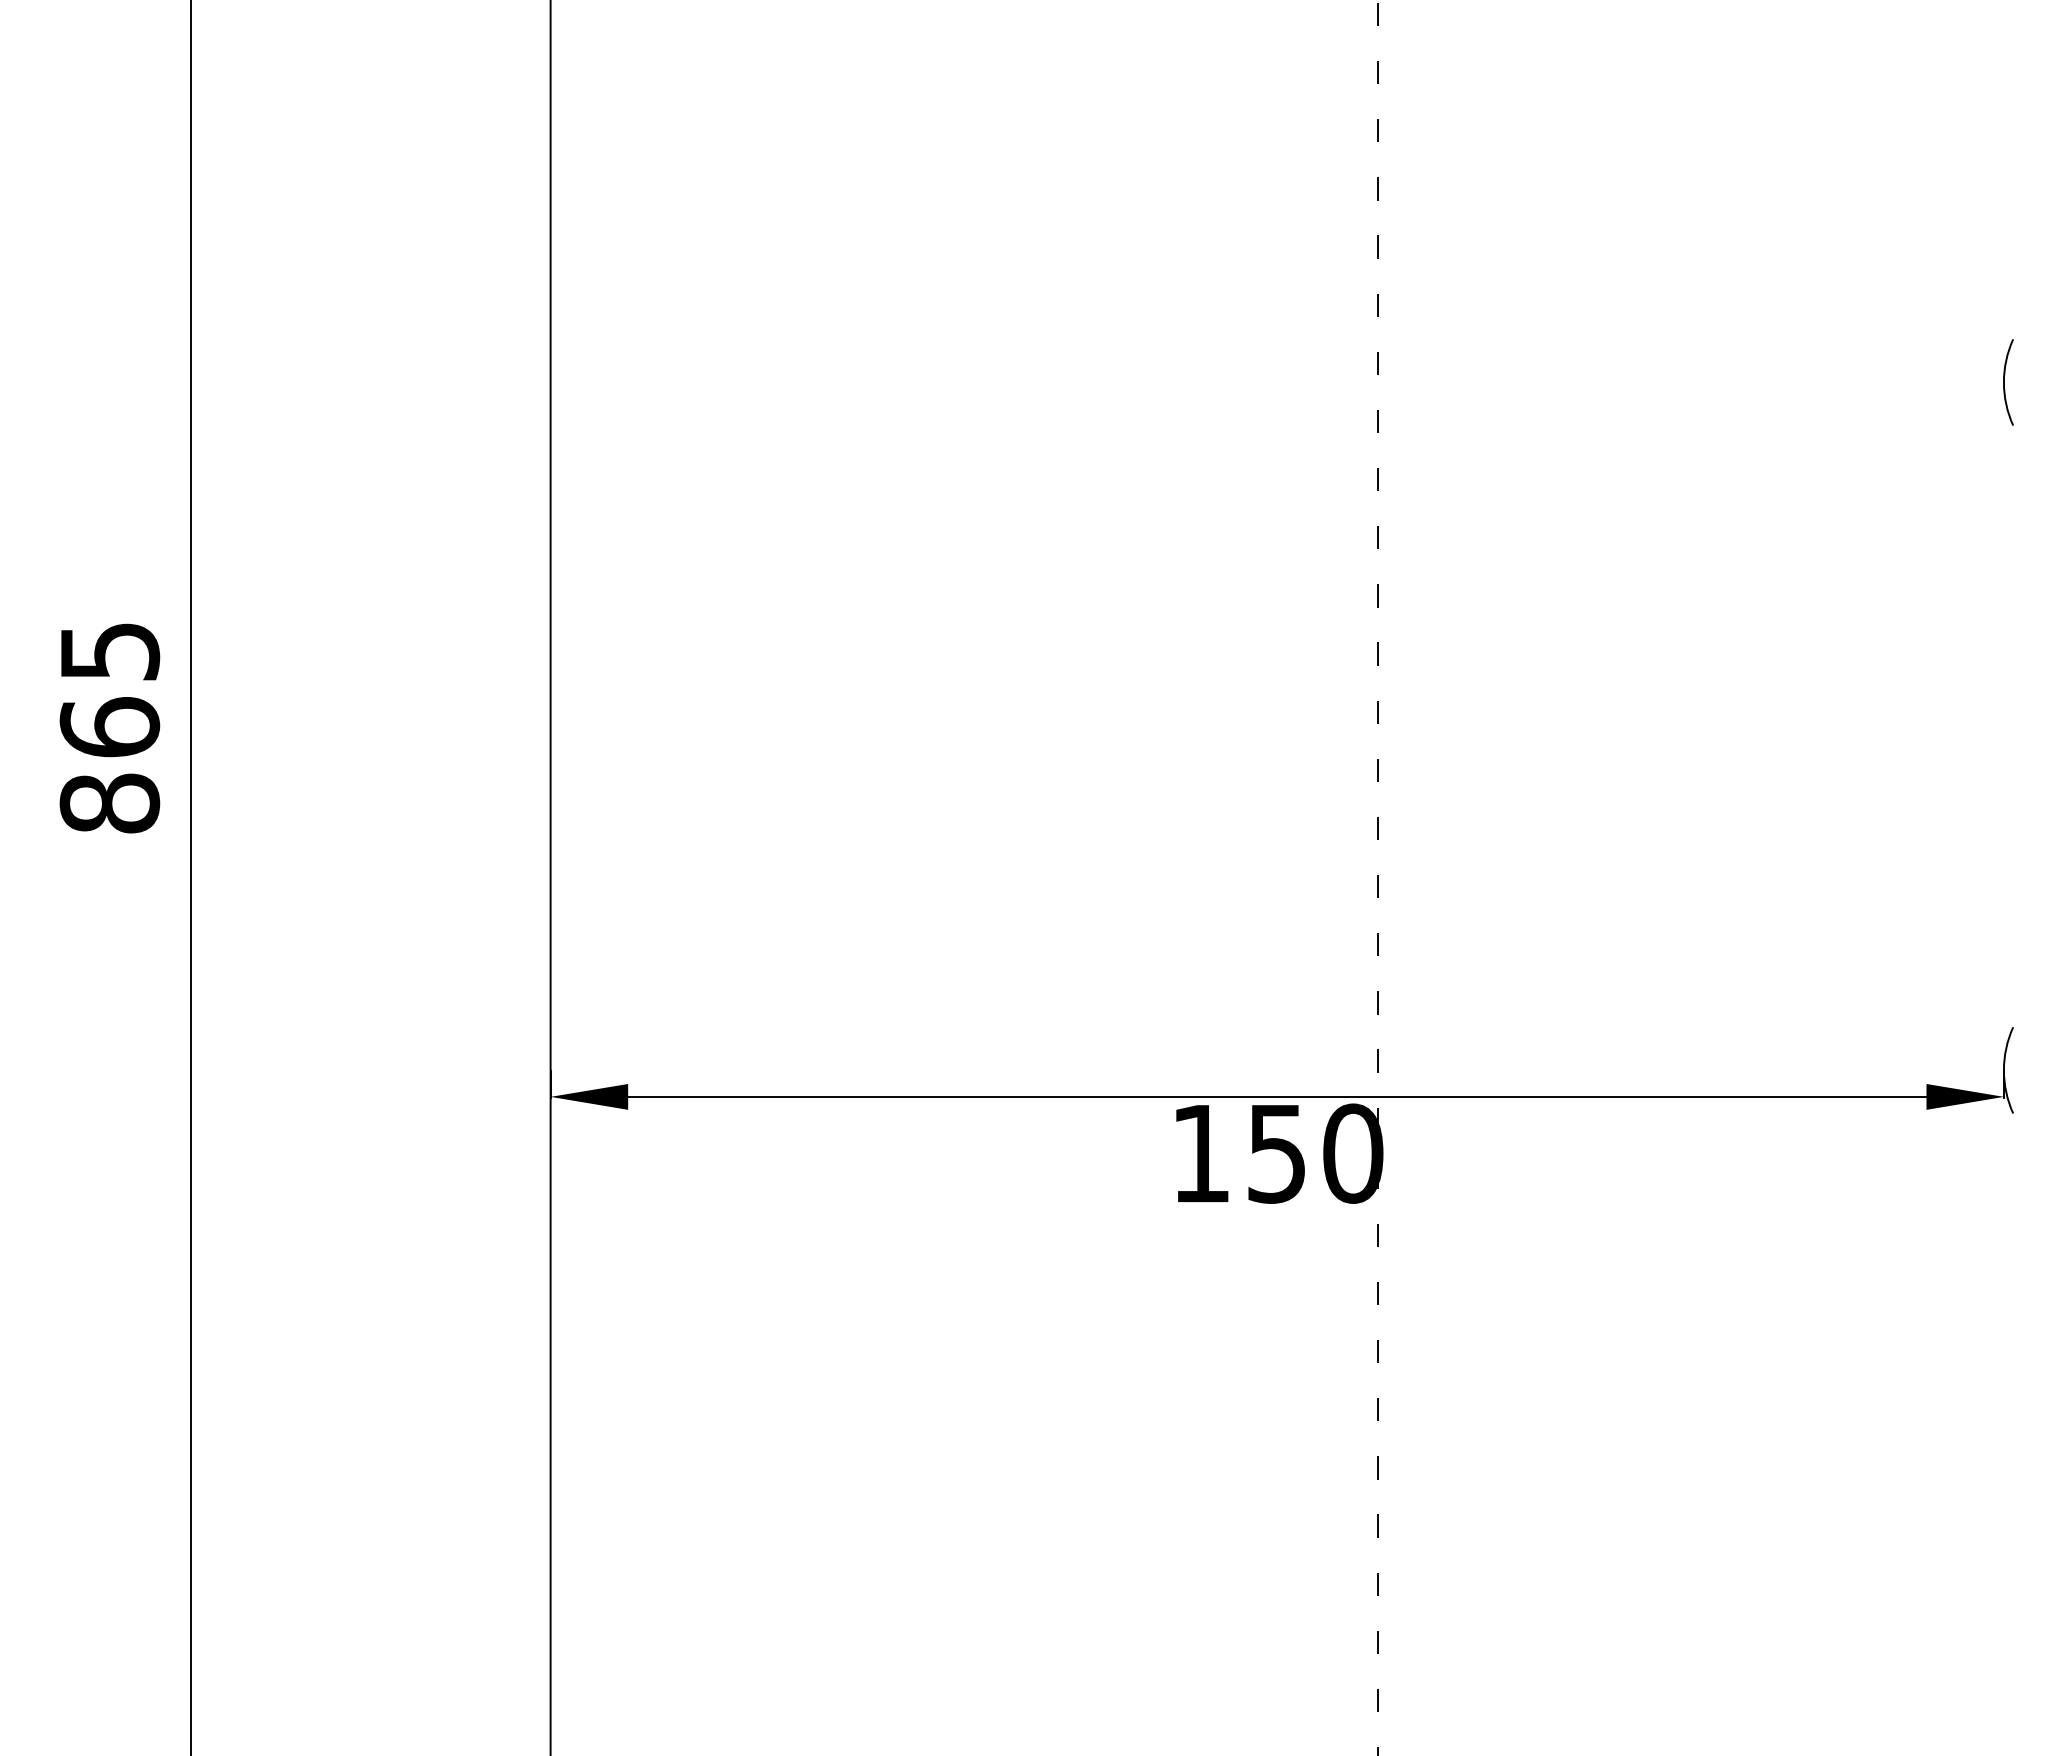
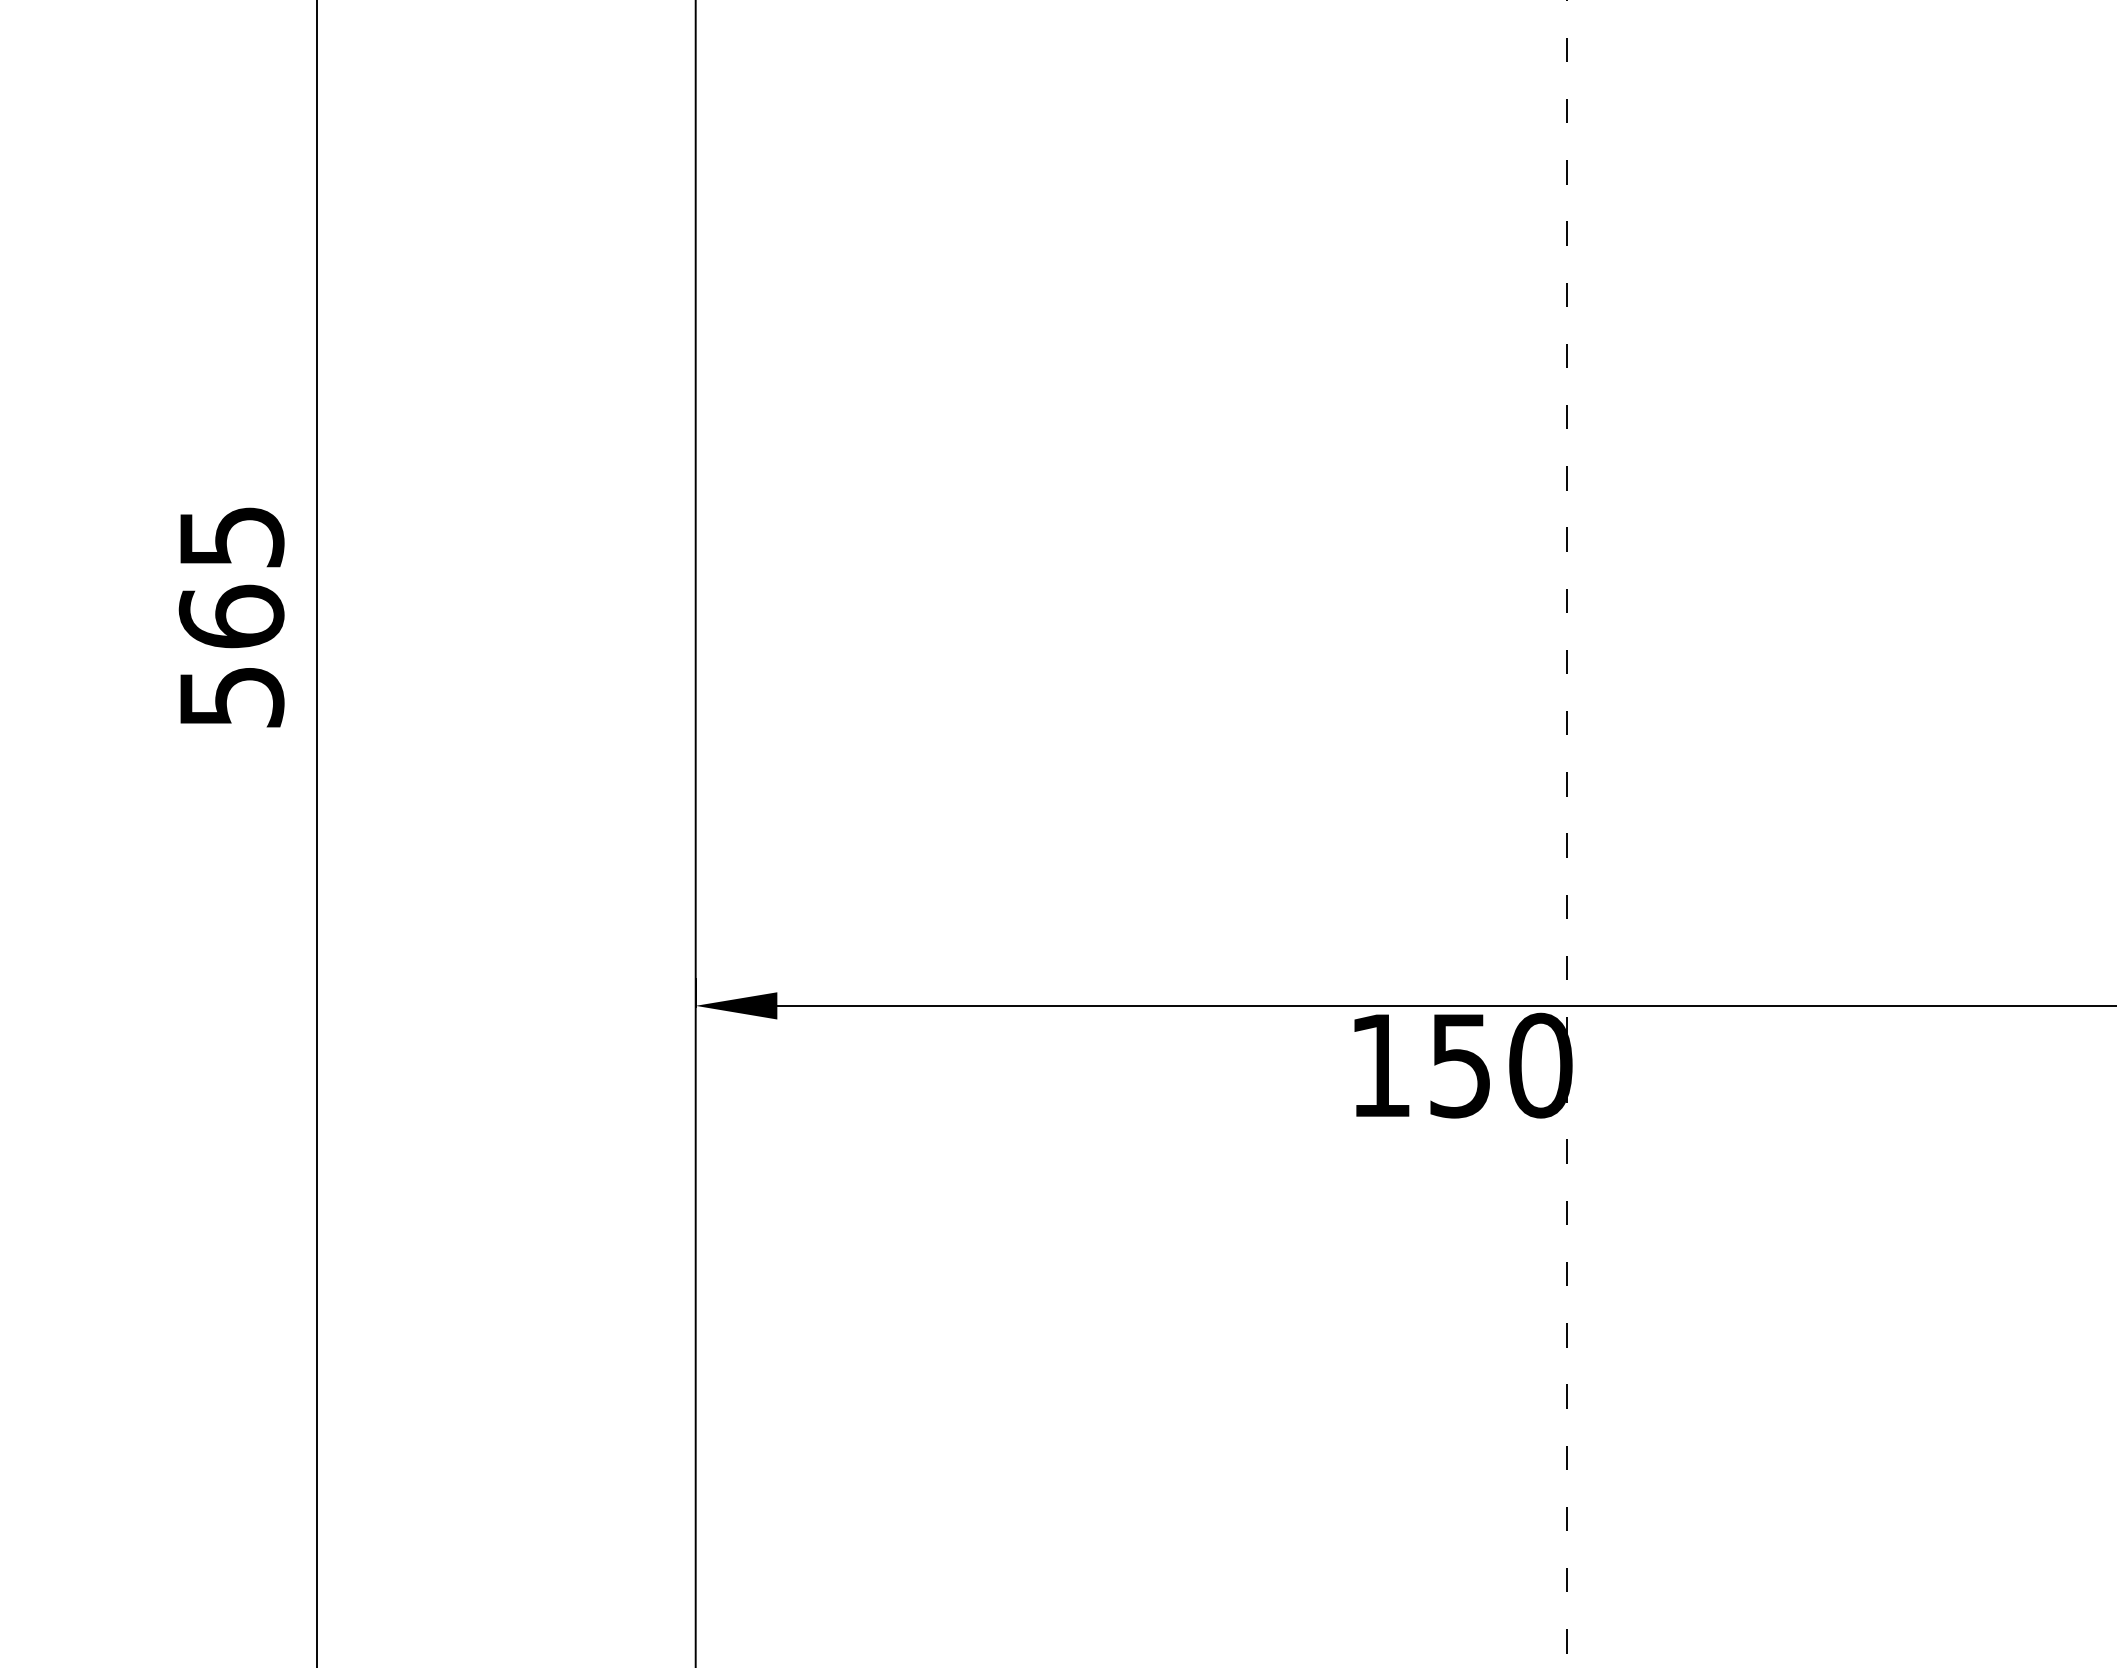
text: (109, 803) -> (231, 696), 865 -> 565

